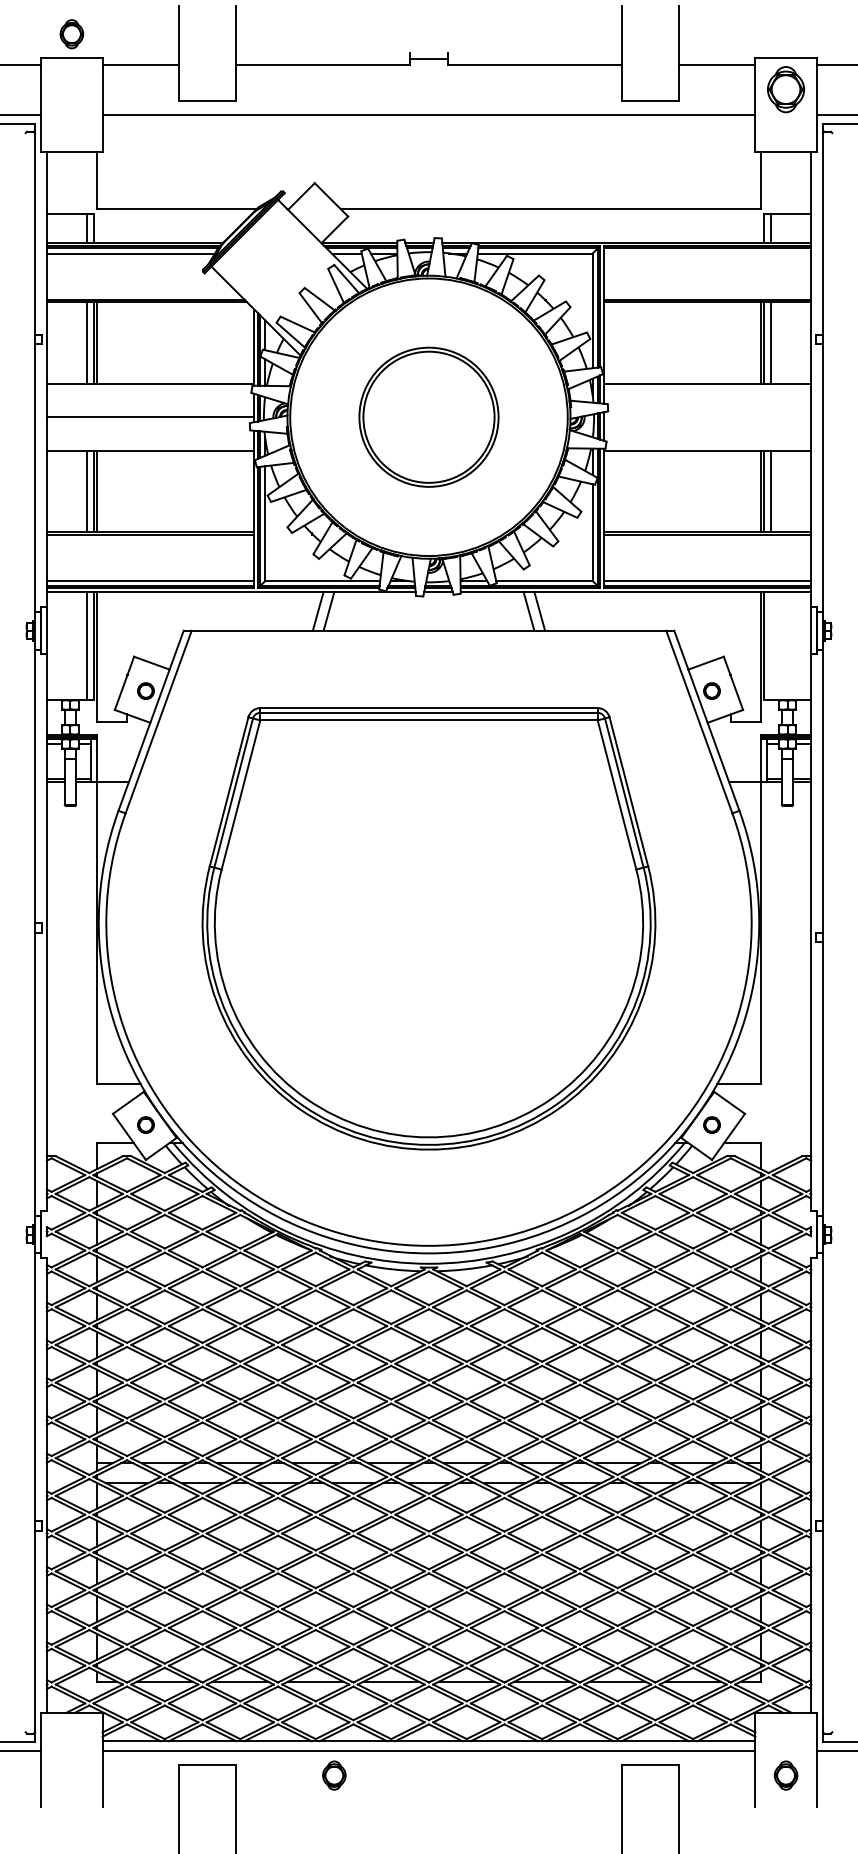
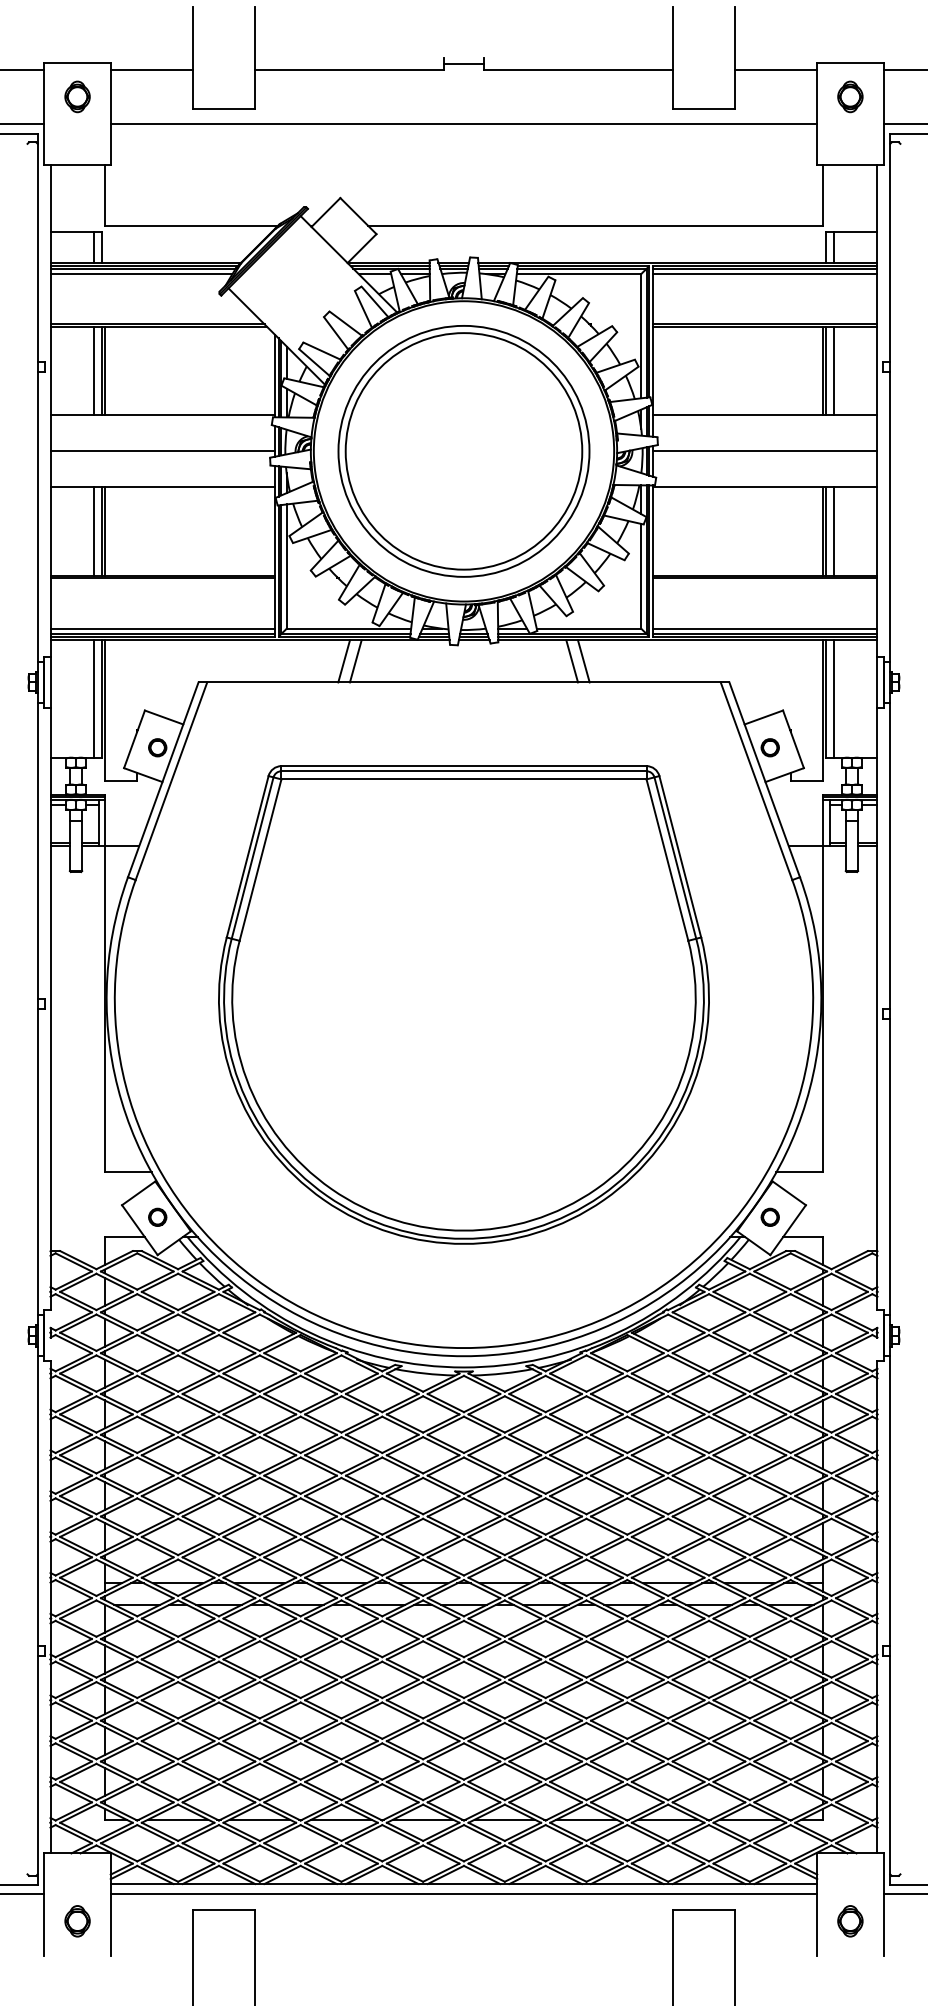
part: (71, 33) -> (77, 96), moved
part: (786, 89) -> (850, 96), size x0.62
line: (706, 253) -> (764, 274), added
part: (428, 417) -> (463, 451), size x1.67
line: (706, 417) -> (764, 451), added
line: (771, 645) -> (834, 698), added
part: (334, 1775) -> (77, 1921), moved

